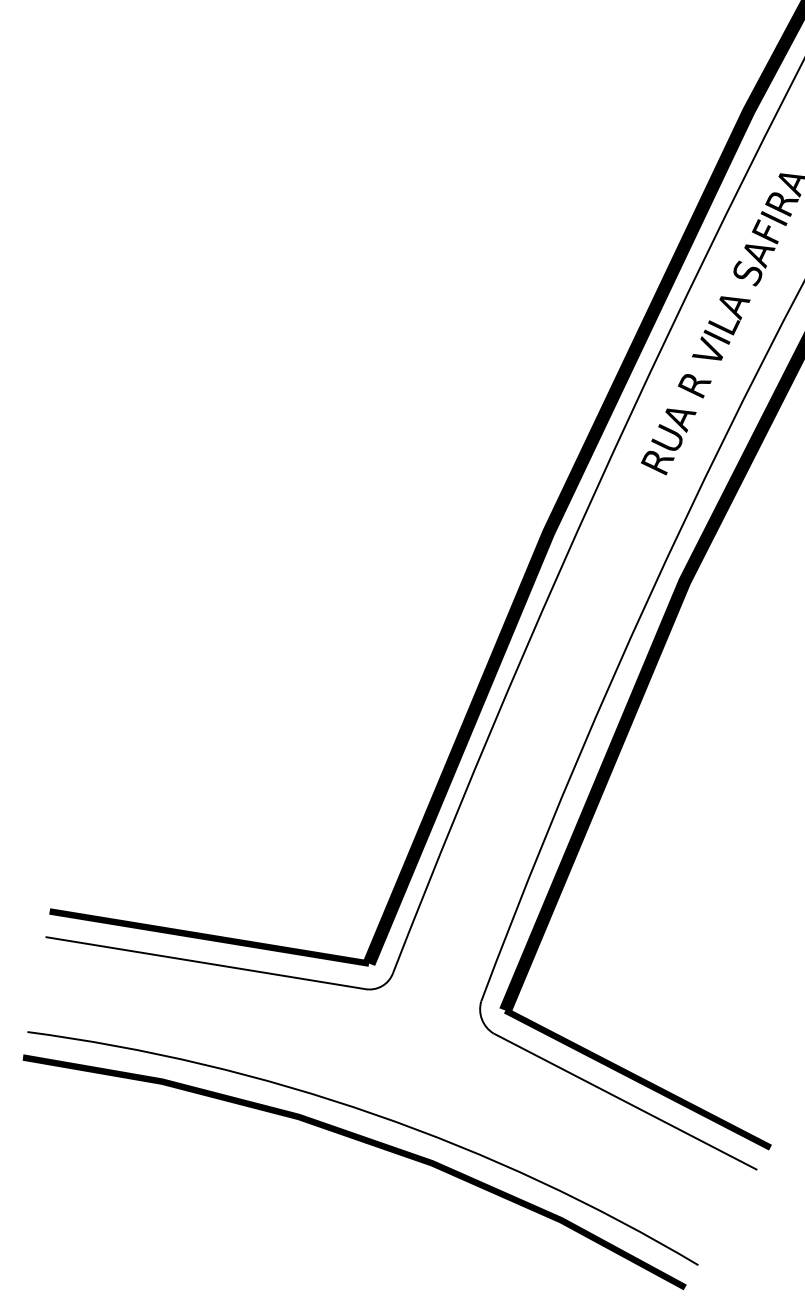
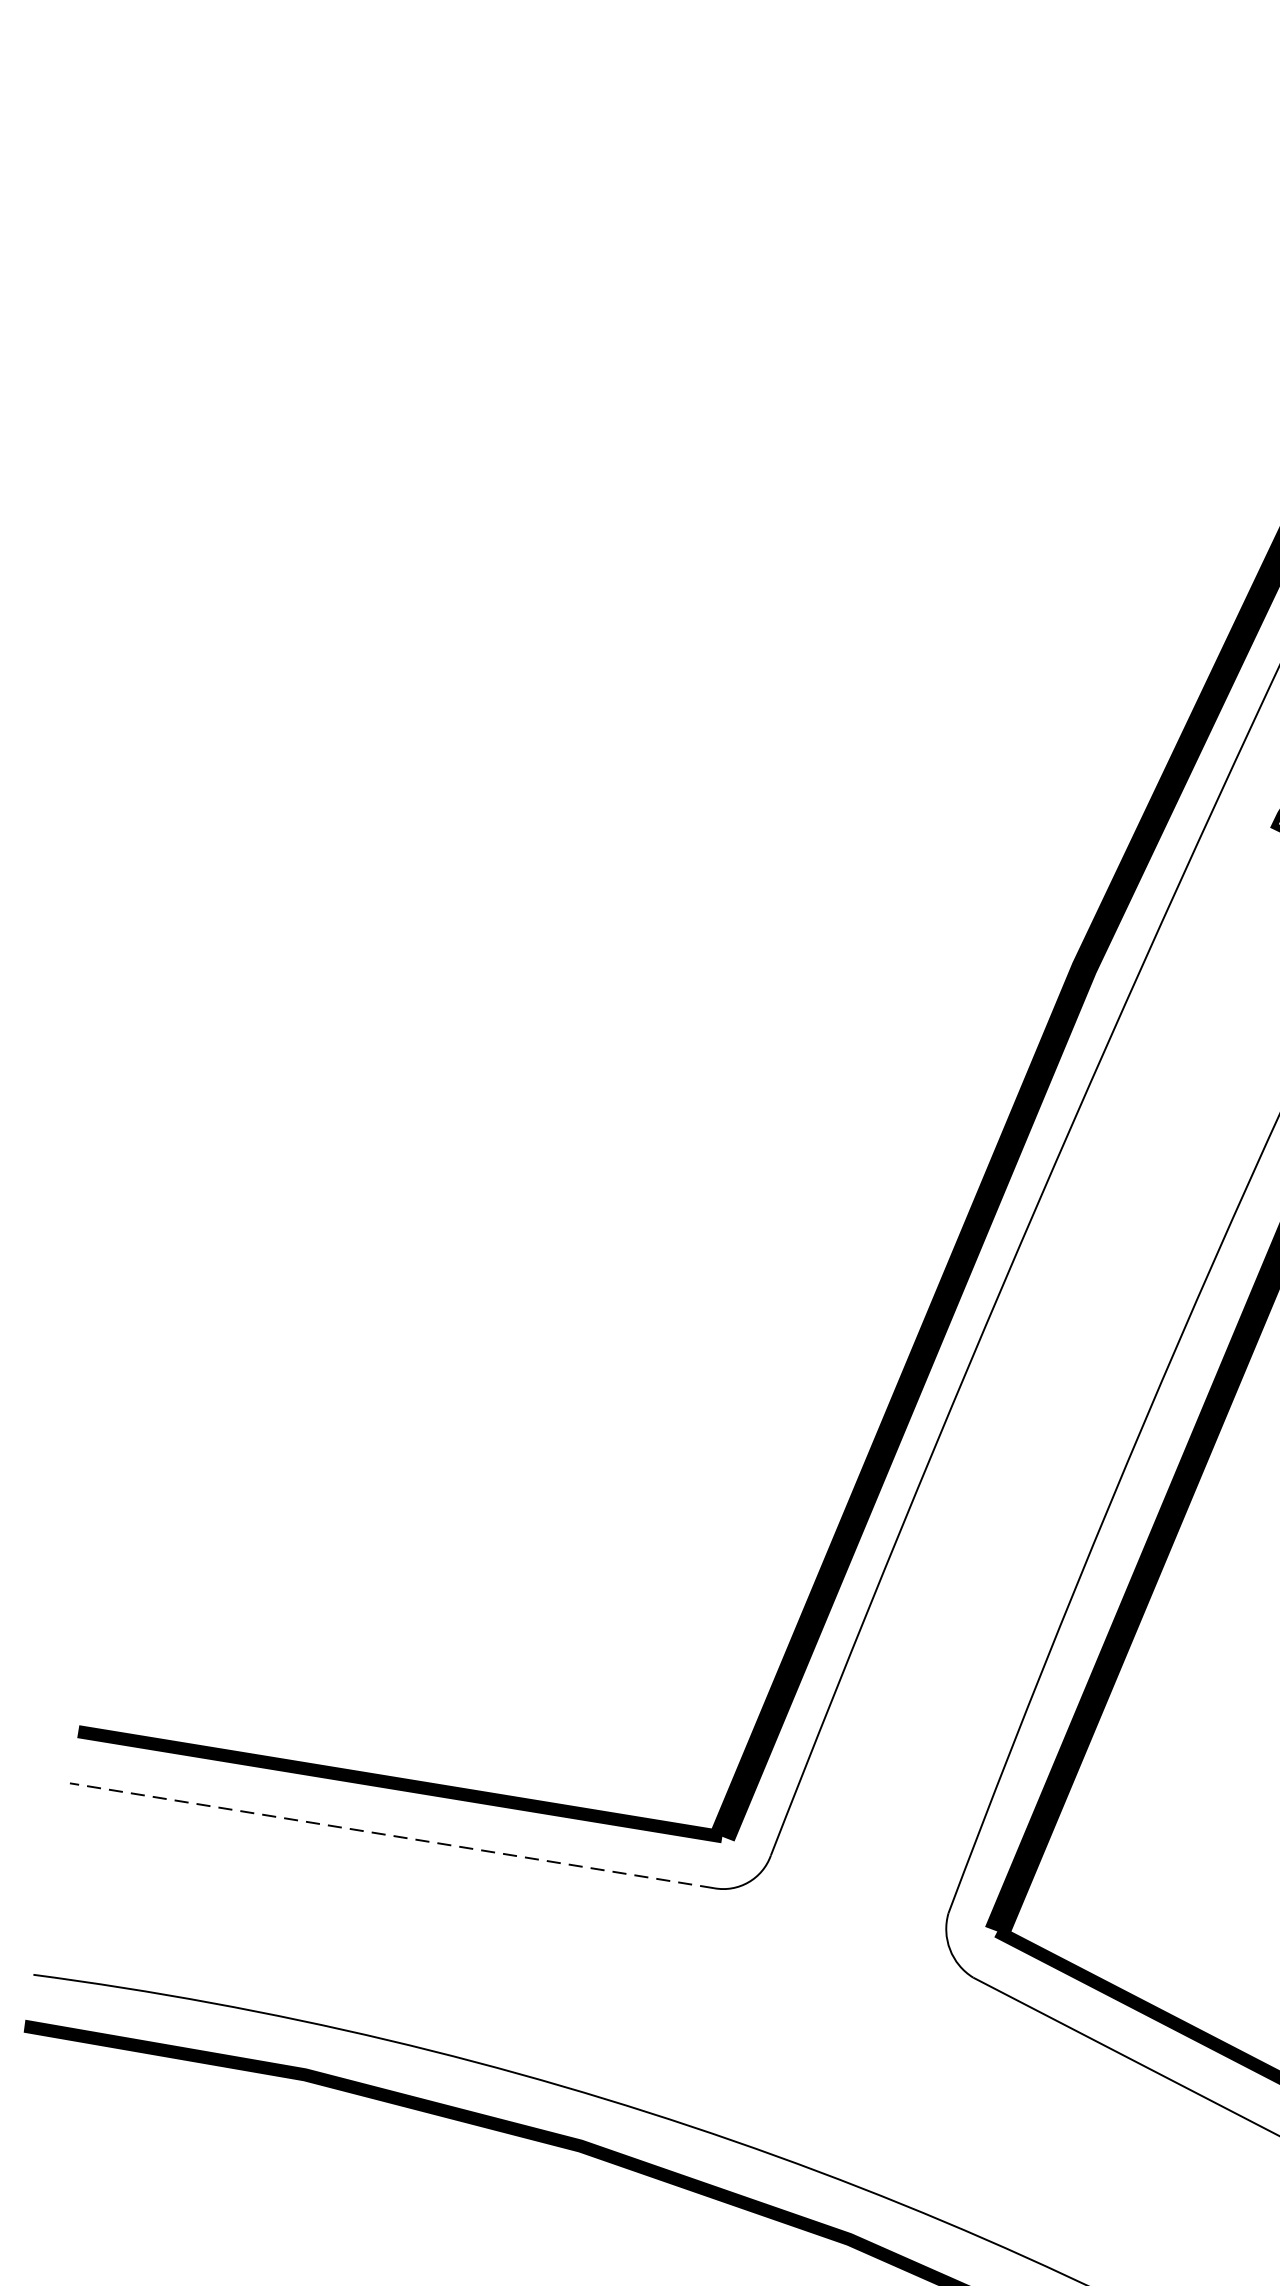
line: (205, 963) -> (392, 1836), solid -> dashed

